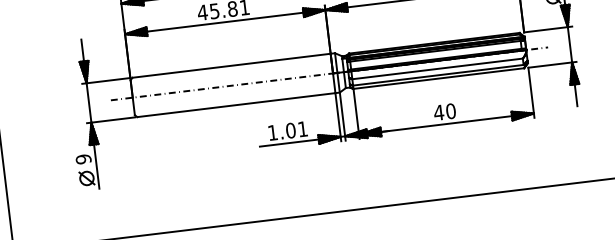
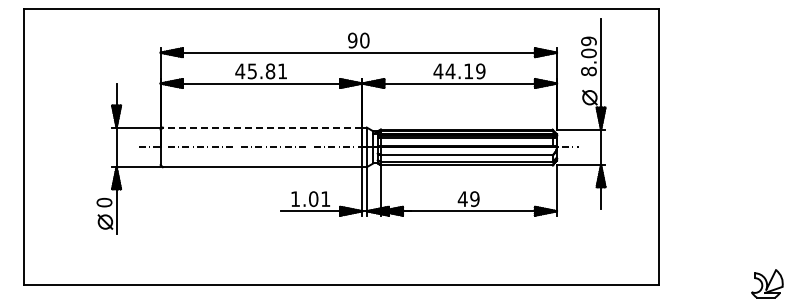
line: (231, 65) -> (262, 127), solid -> dashed
text: (450, 111) -> (474, 199), 40 -> 49
text: (83, 159) -> (104, 202), 9 -> 0

